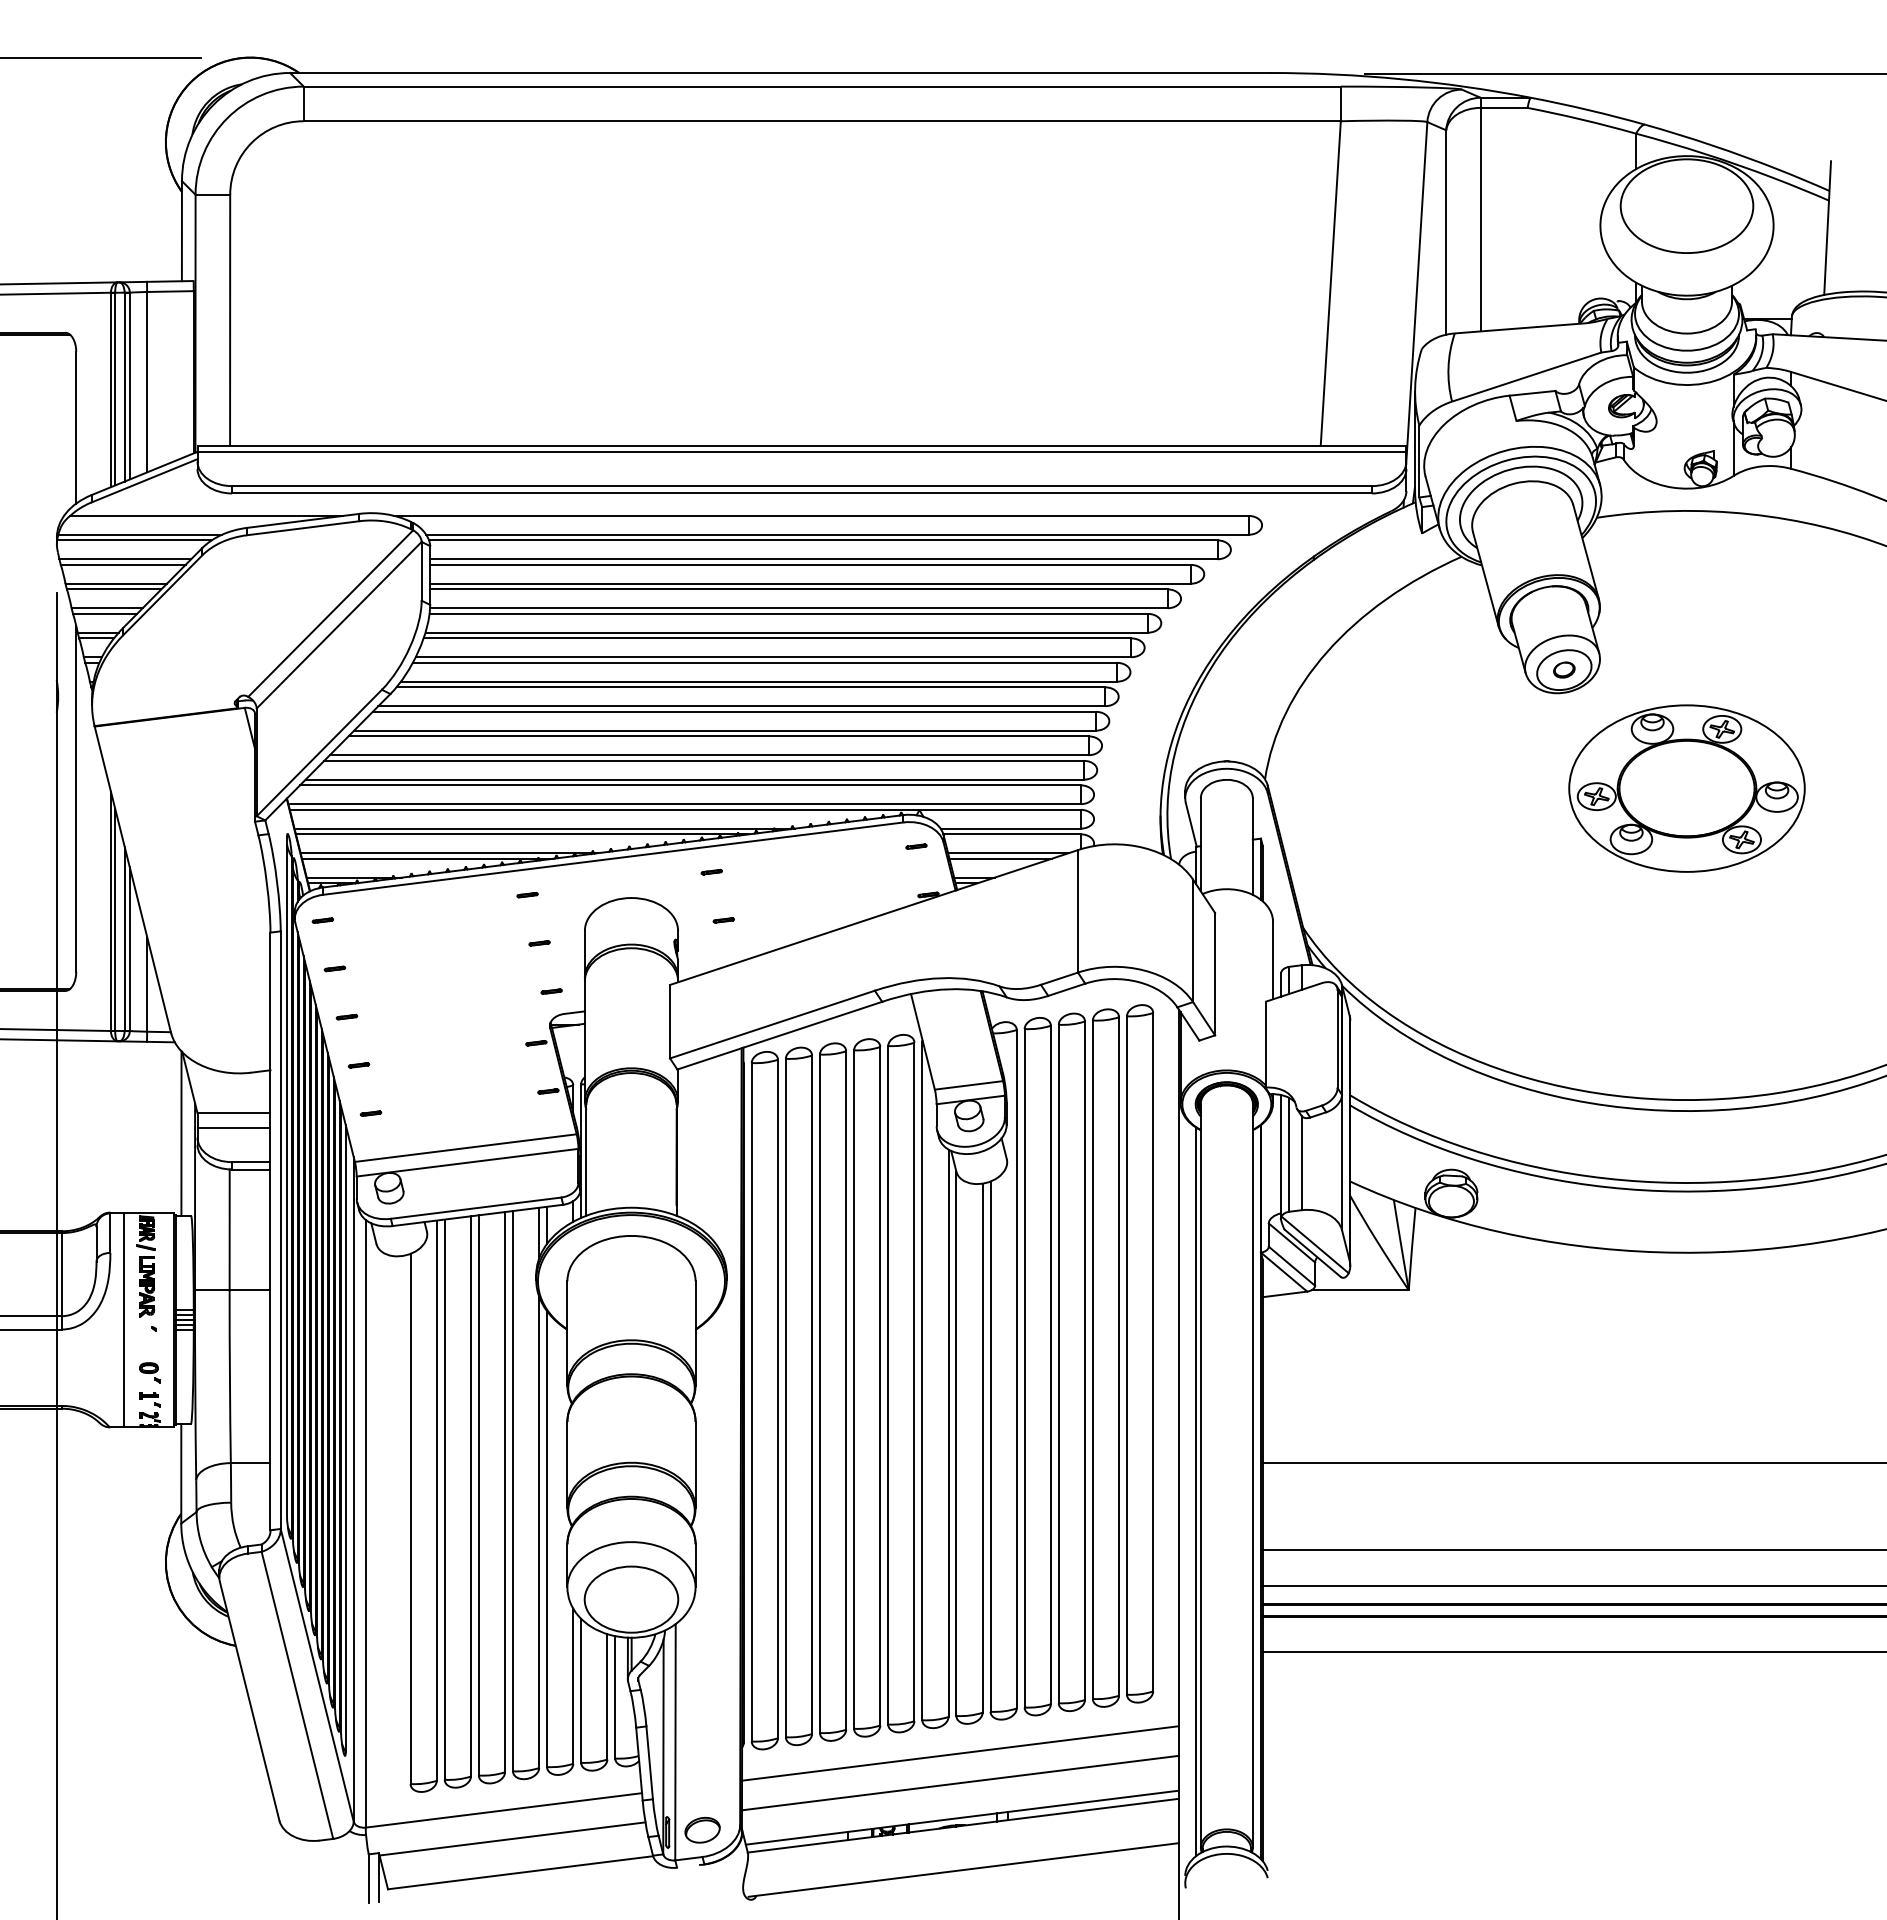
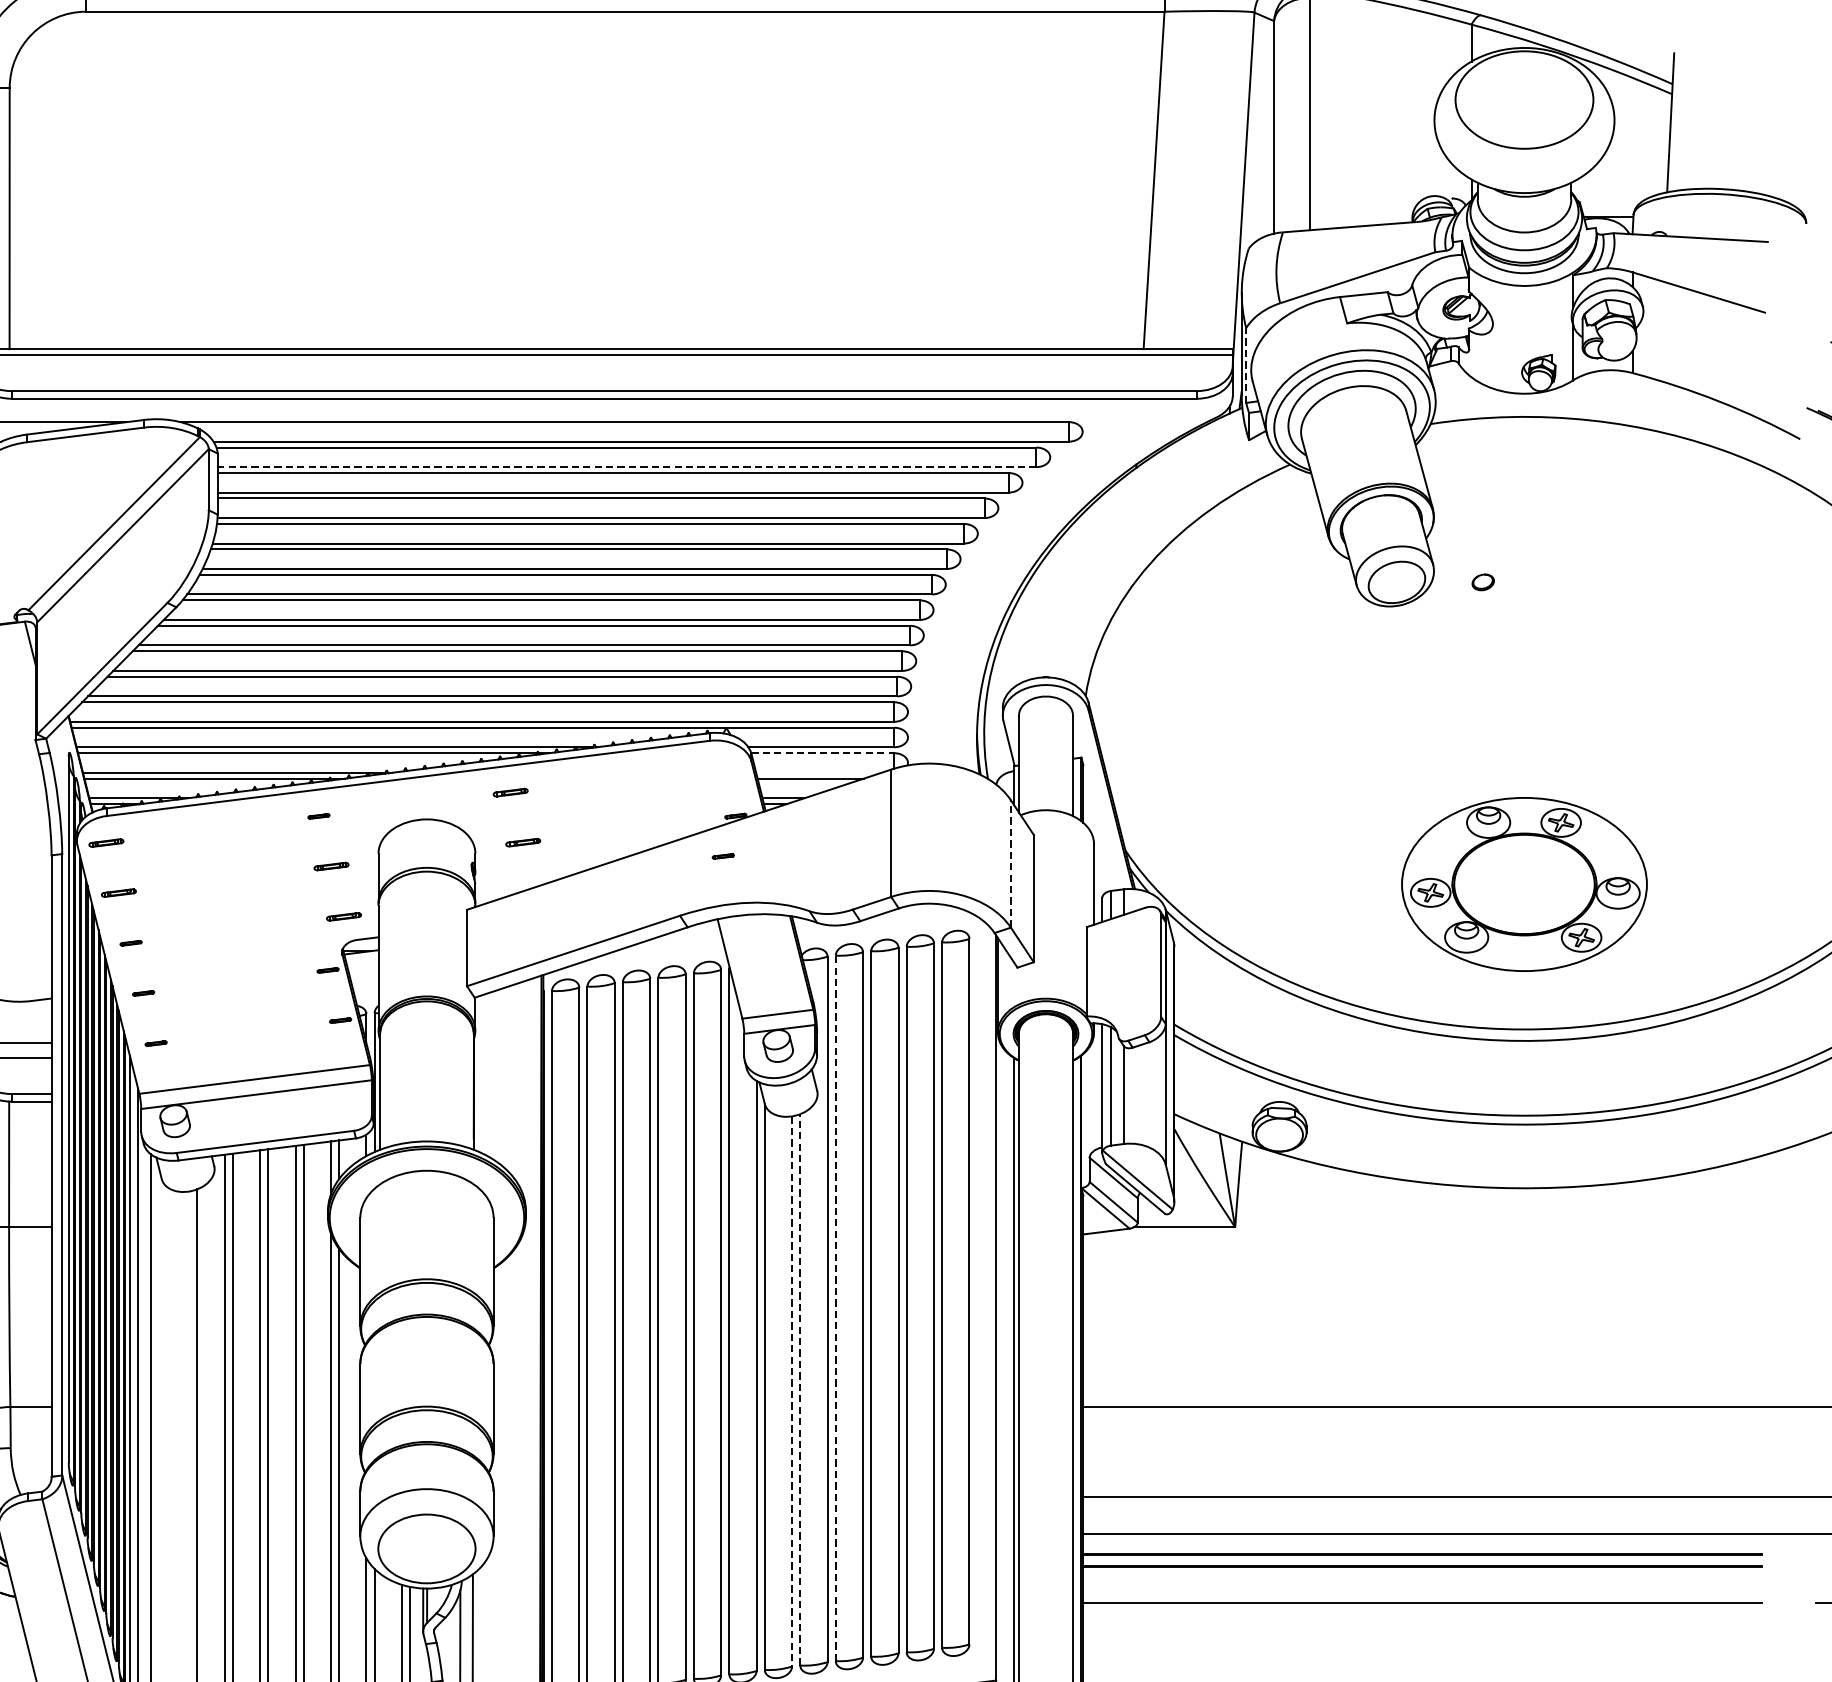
line: (1419, 461) -> (1246, 365), solid -> dashed
line: (823, 559) -> (626, 467), solid -> dashed
part: (1564, 669) -> (1483, 581), moved
part: (1686, 788) -> (1523, 884), moved
line: (1012, 834) -> (823, 753), solid -> dashed
part: (916, 846) -> (723, 856), moved
line: (1008, 853) -> (818, 773), removed
part: (711, 871) -> (510, 791), size x1.6
part: (322, 920) -> (105, 842), size x1.6
part: (723, 920) -> (522, 842), size x1.6
line: (1193, 940) -> (1011, 863), solid -> dashed
part: (539, 943) -> (331, 866), size x1.6
part: (334, 968) -> (118, 892), size x1.6
part: (551, 991) -> (343, 916), size x1.6
line: (1024, 1367) -> (835, 1307), solid -> dashed
line: (990, 1446) -> (800, 1389), solid -> dashed
line: (982, 1448) -> (791, 1391), solid -> dashed

